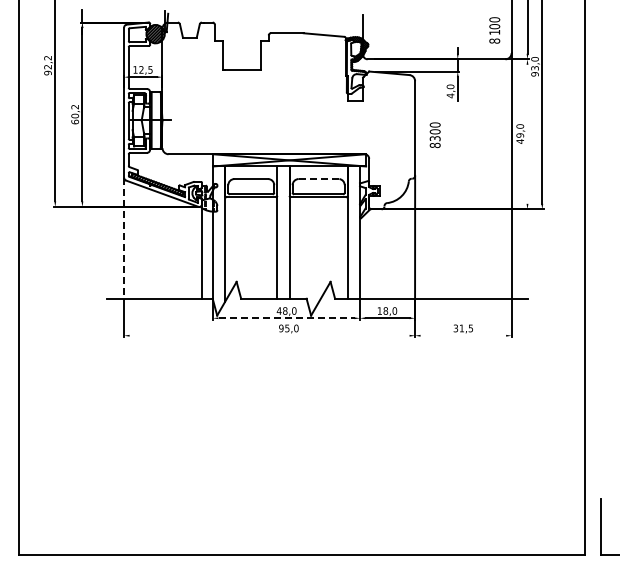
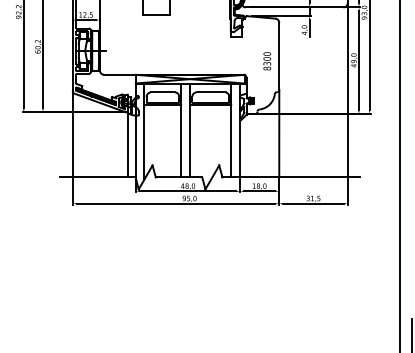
line: (527, 133) -> (359, 60), added
text: (434, 135) -> (266, 61), moved
line: (318, 179) -> (210, 92), dashed -> solid
line: (124, 238) -> (72, 134), dashed -> solid
line: (286, 318) -> (187, 191), dashed -> solid
line: (269, 335) -> (175, 203), added
line: (463, 335) -> (313, 203), added

